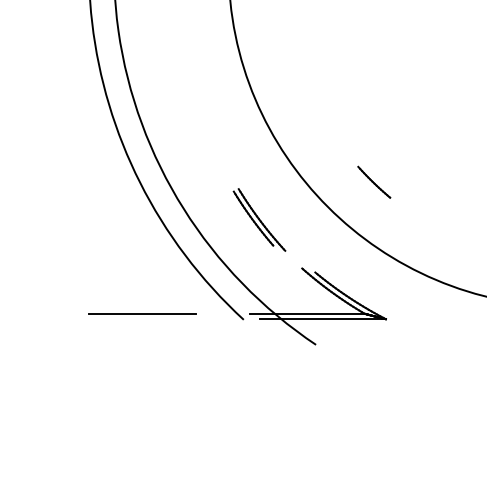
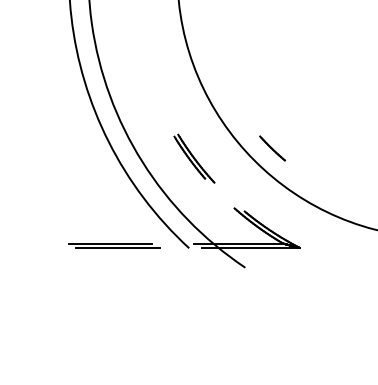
line: (374, 182) -> (272, 148), moved
part: (259, 219) -> (194, 158), moved
line: (151, 318) -> (117, 247), added

